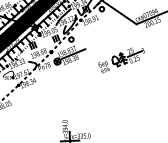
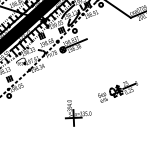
part: (121, 60) -> (117, 91), moved

